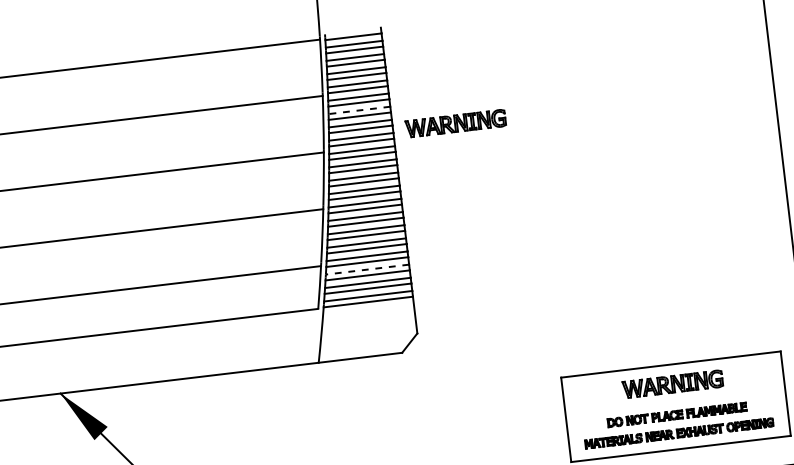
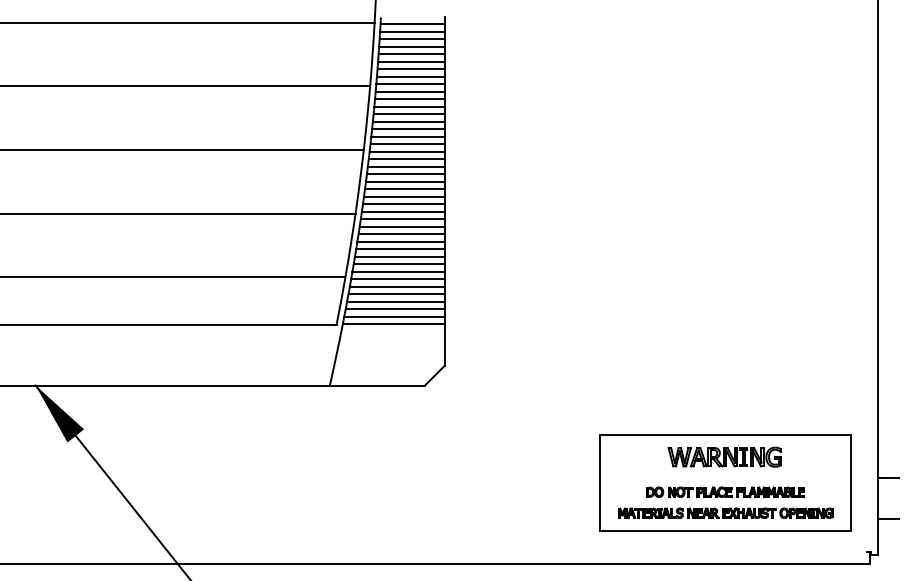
line: (358, 110) -> (408, 107), dashed -> solid
part: (455, 123) -> (515, 134), removed
line: (366, 269) -> (396, 287), dashed -> solid

